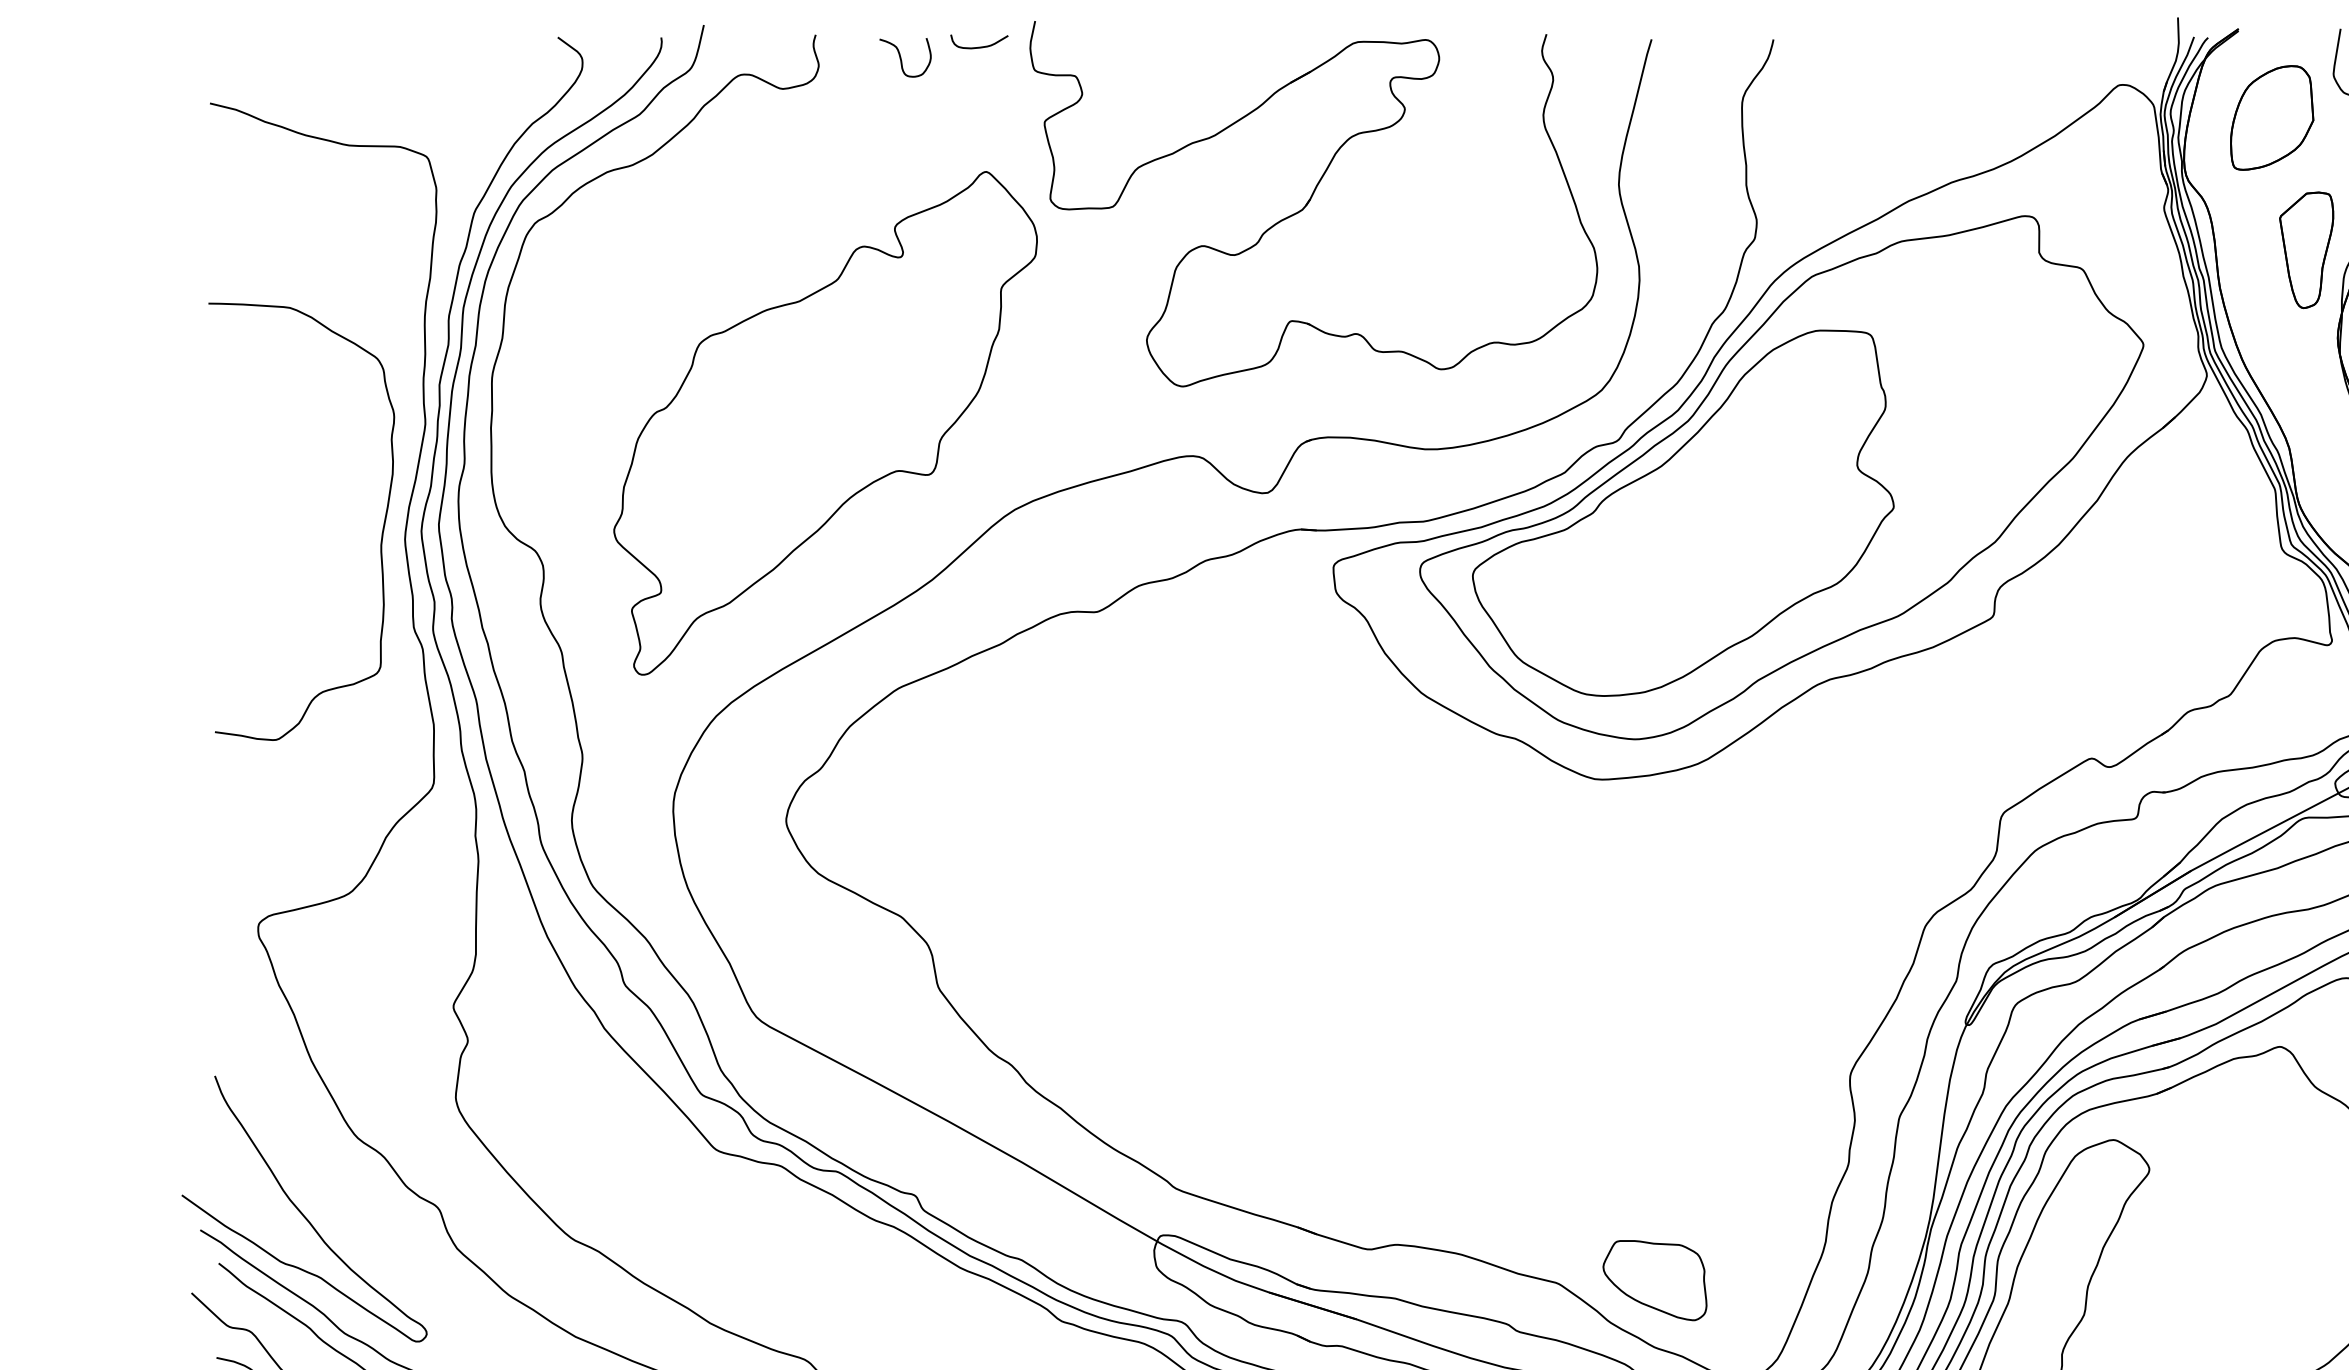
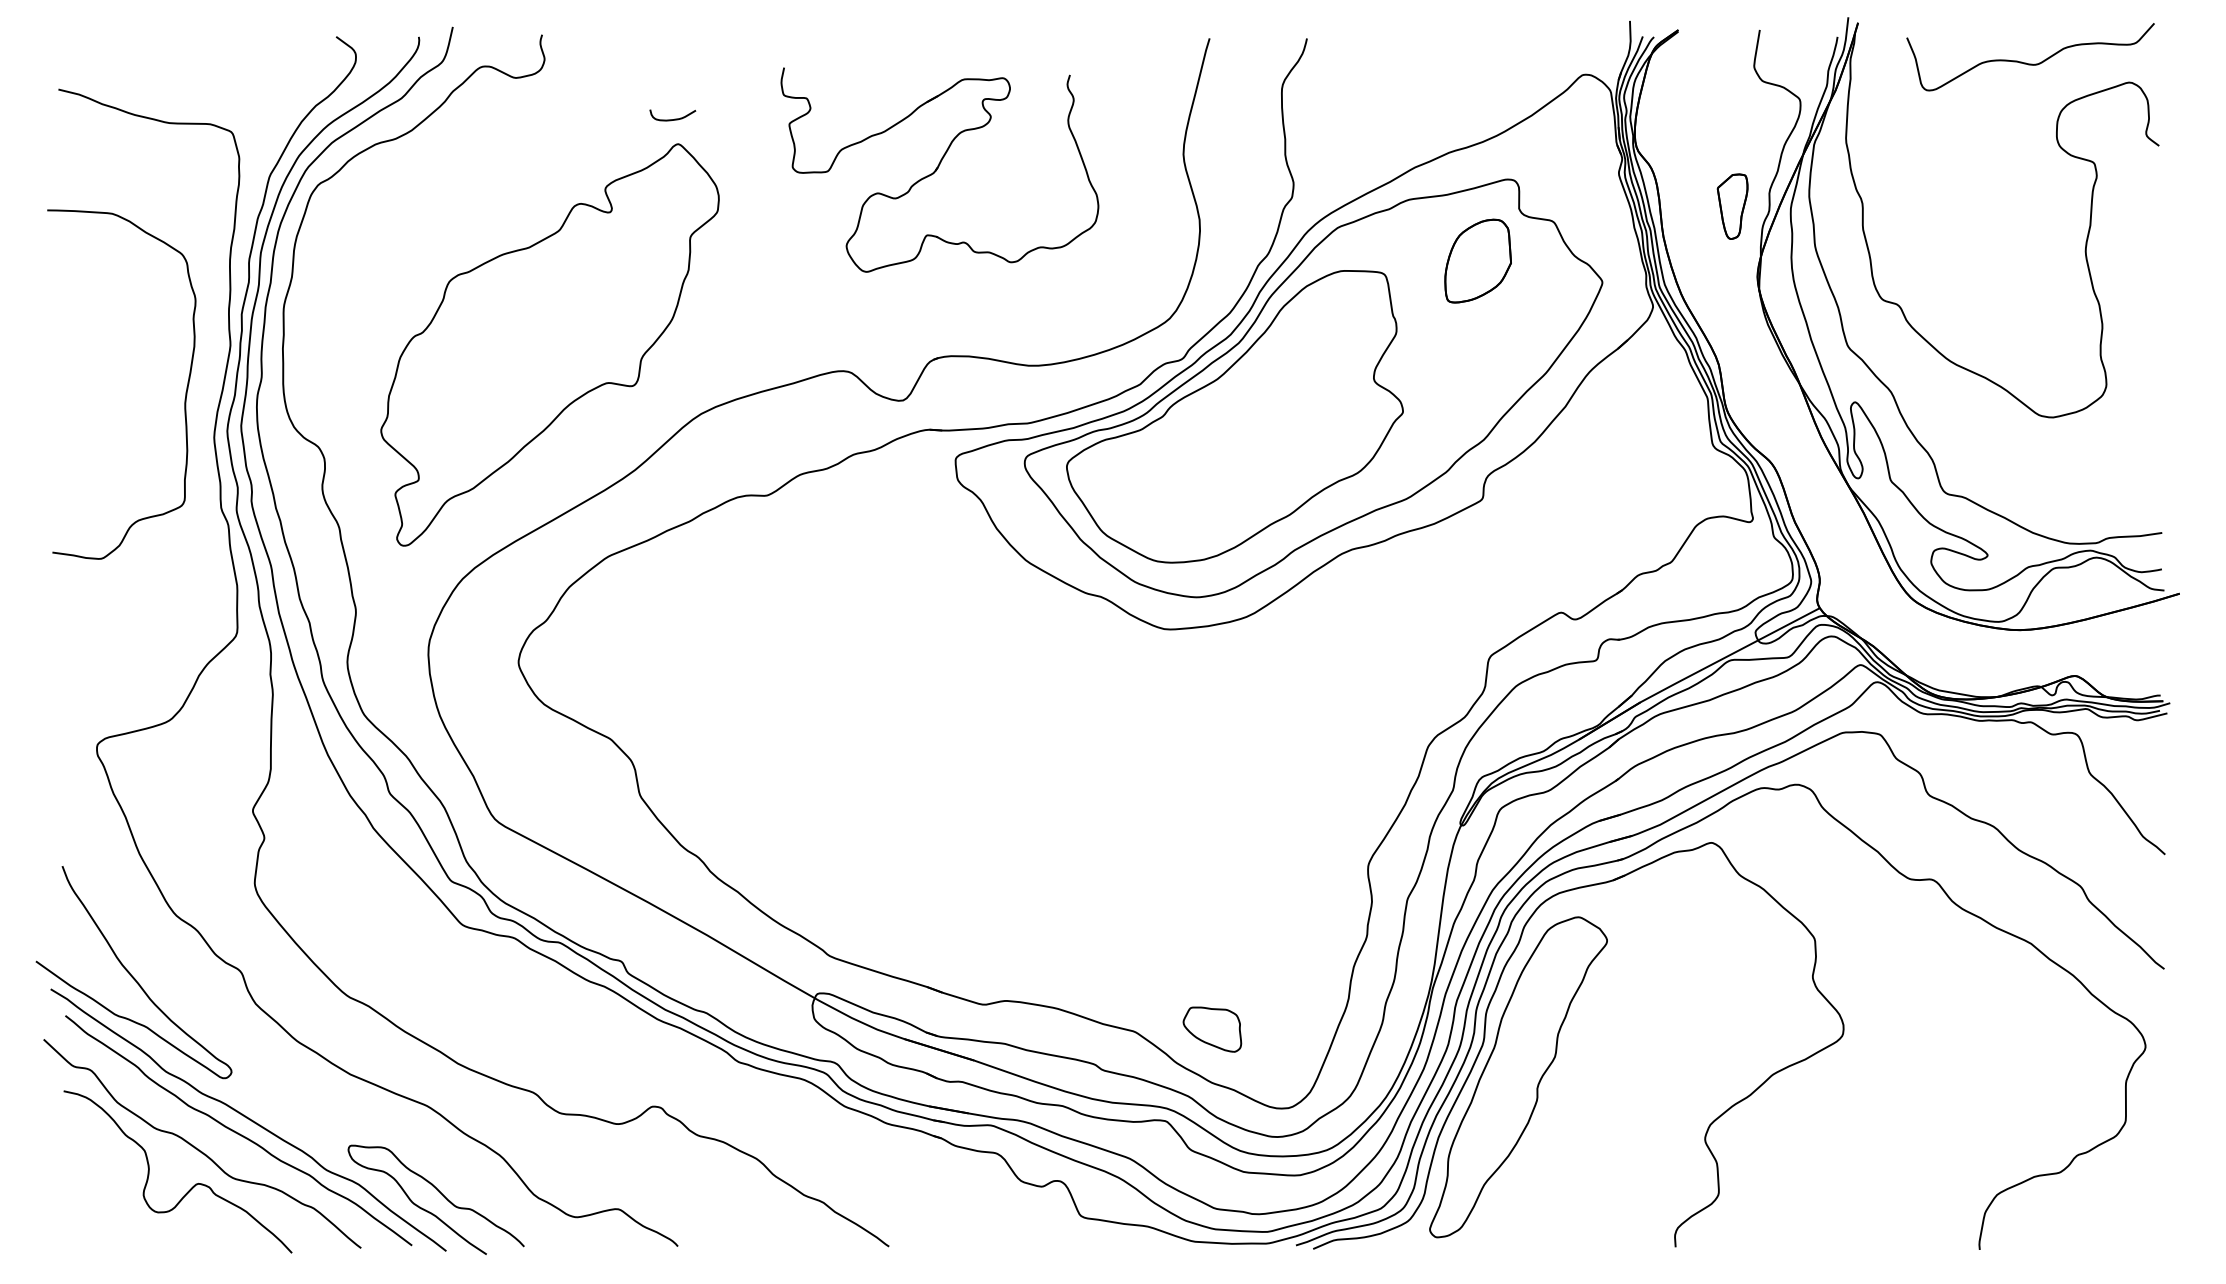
curve: (981, 45) -> (674, 118), moved
curve: (902, 59) -> (611, 54), removed
part: (2271, 117) -> (1477, 260), moved
part: (1313, 203) -> (939, 169), size x0.7
part: (2306, 249) -> (1732, 206), size x0.7
curve: (381, 530) -> (185, 391), moved
part: (1655, 1280) -> (1212, 1029), size x0.7

